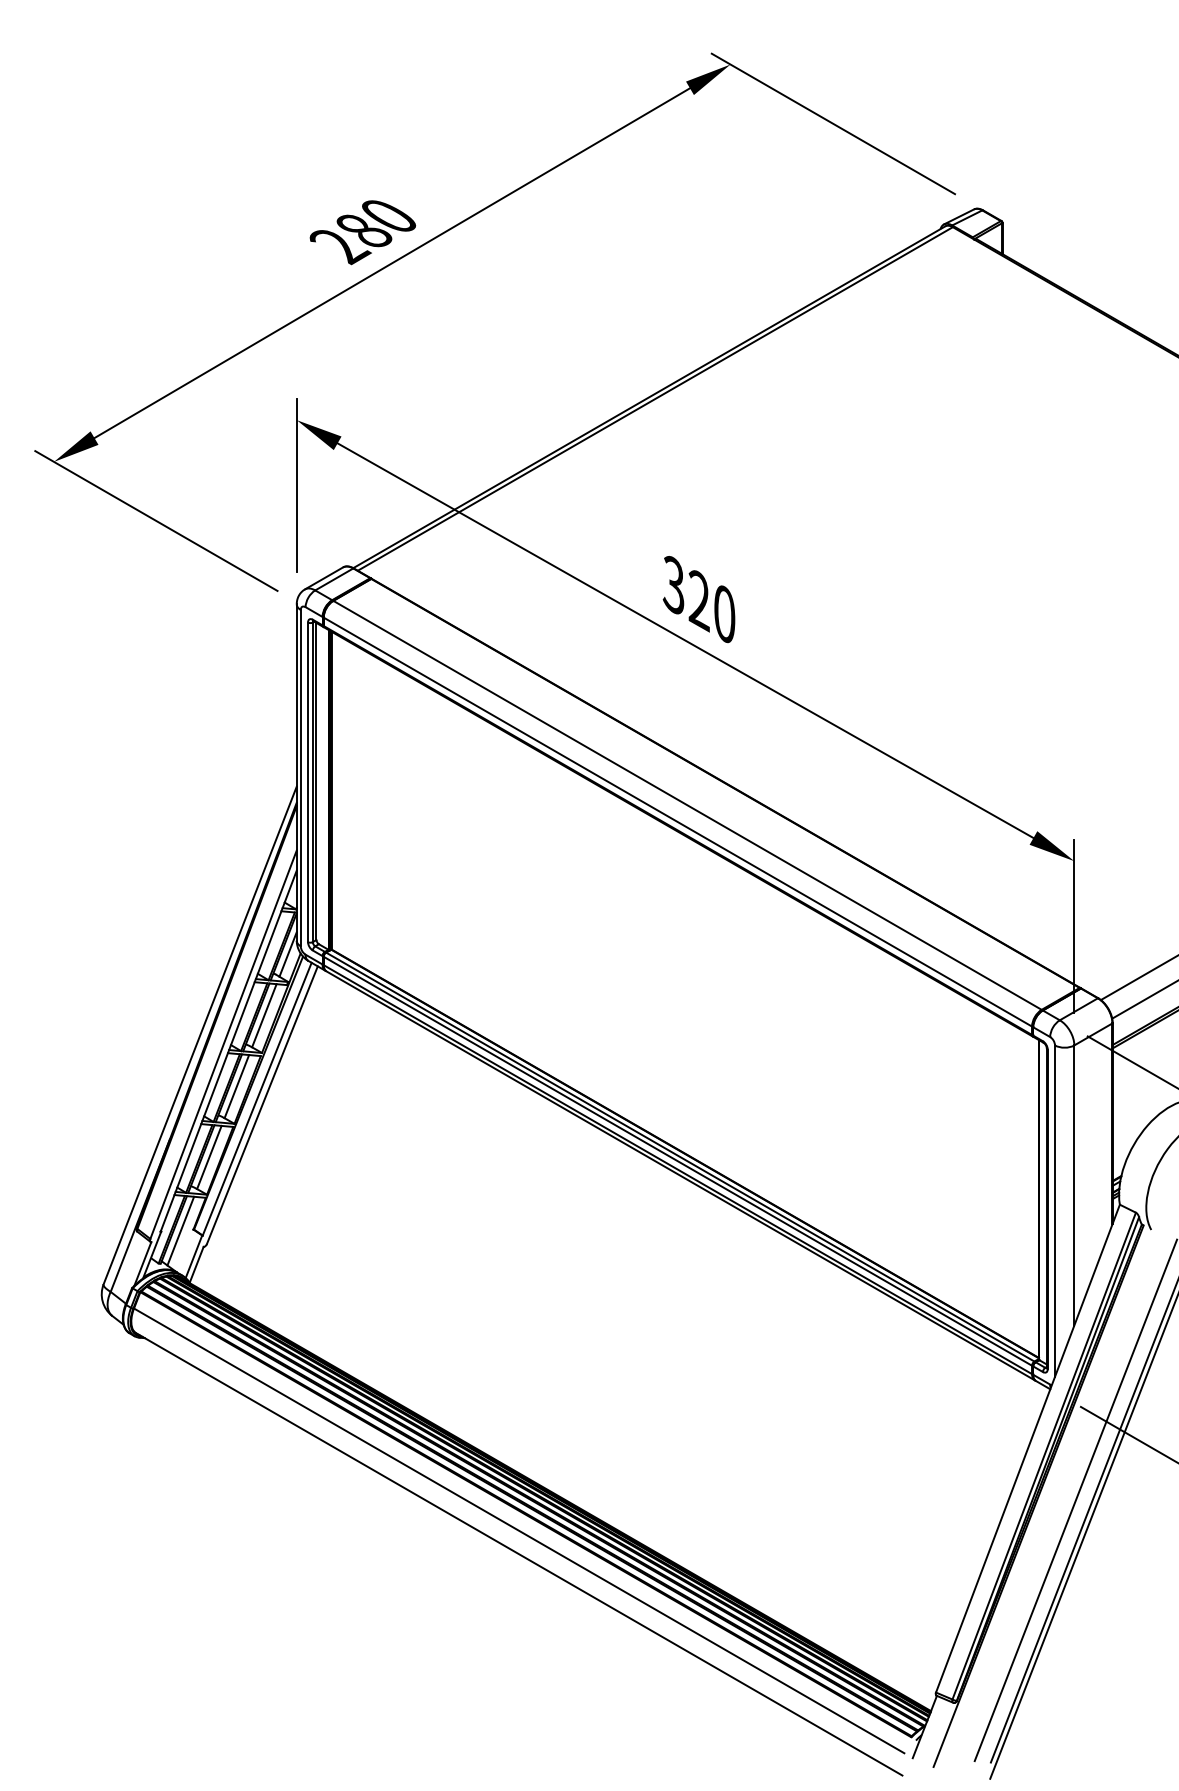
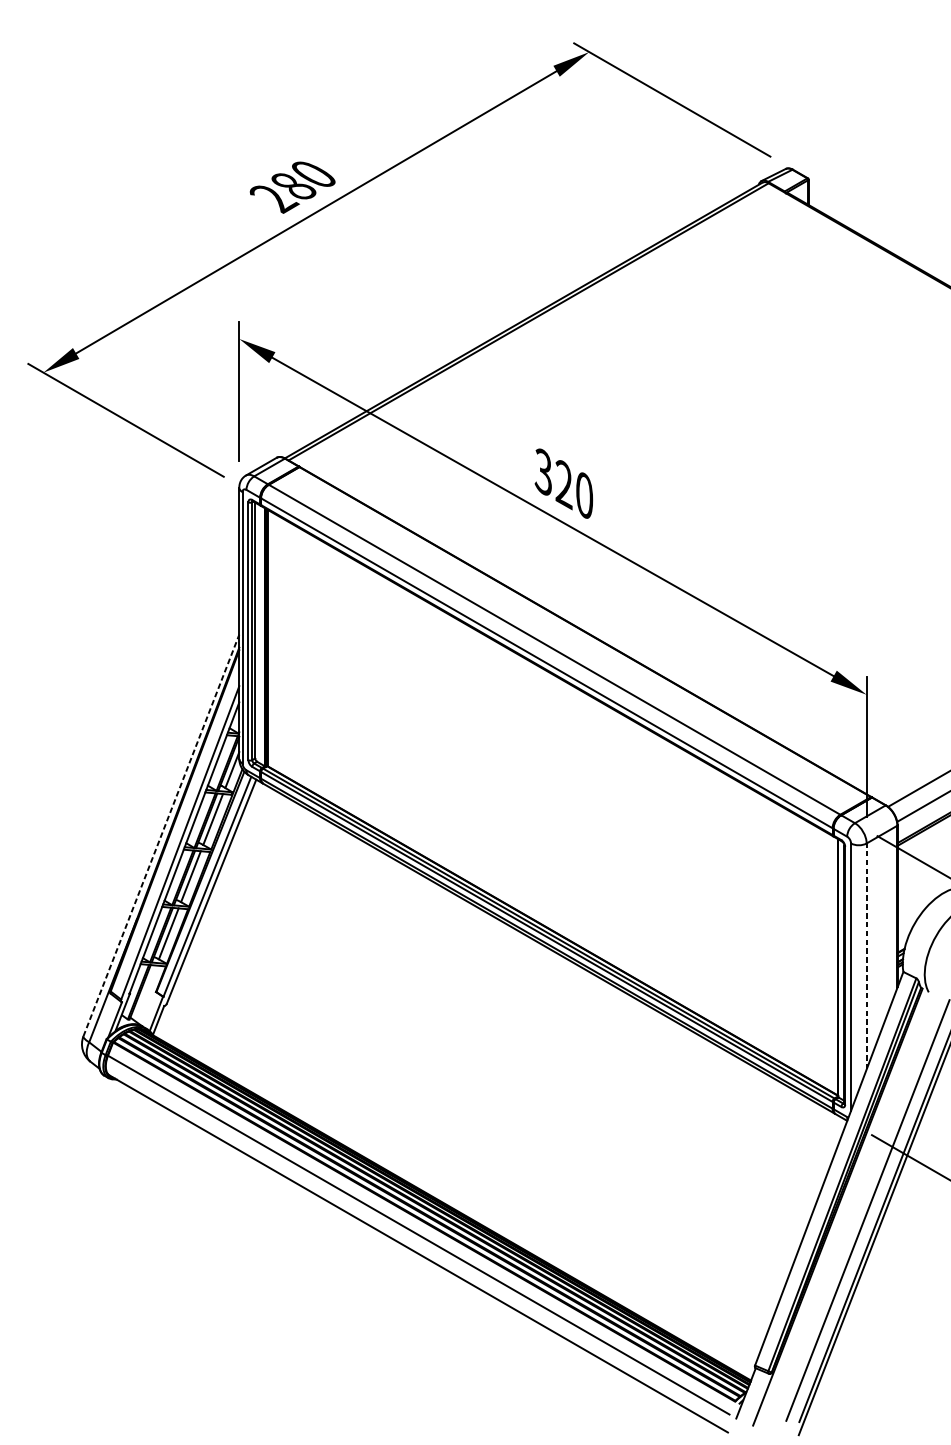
line: (200, 1035) -> (161, 835), solid -> dashed
line: (1074, 1184) -> (866, 955), solid -> dashed
line: (180, 1230) -> (145, 992), removed

